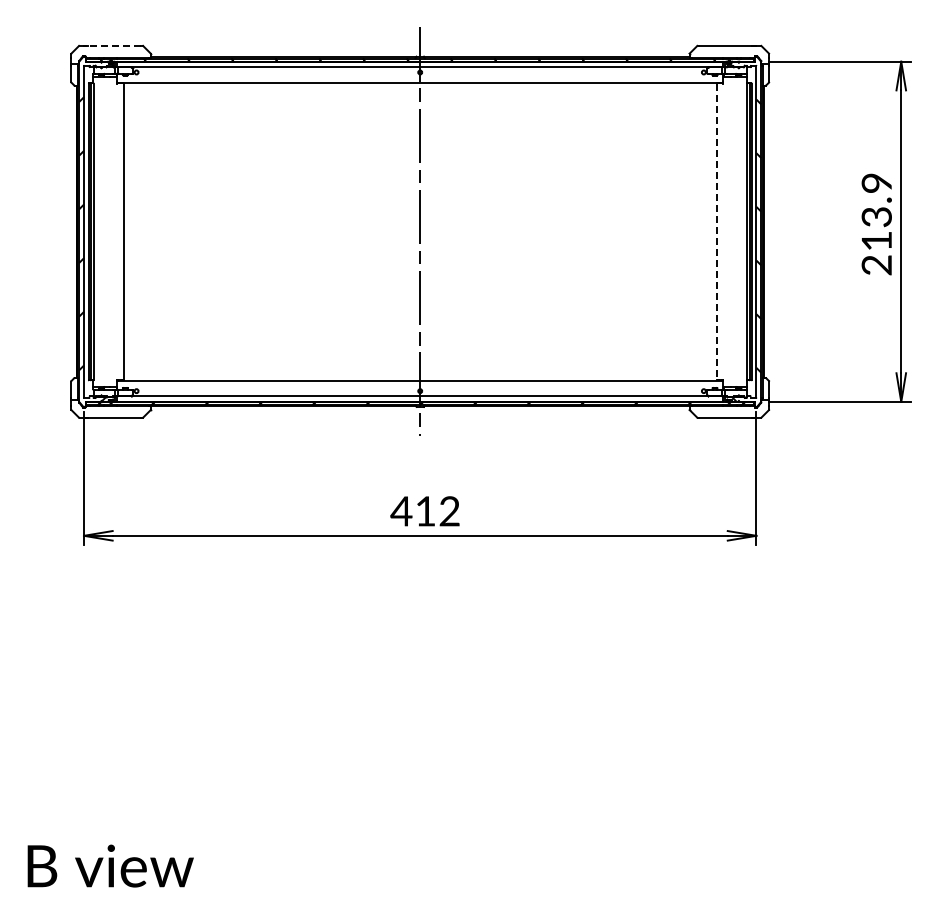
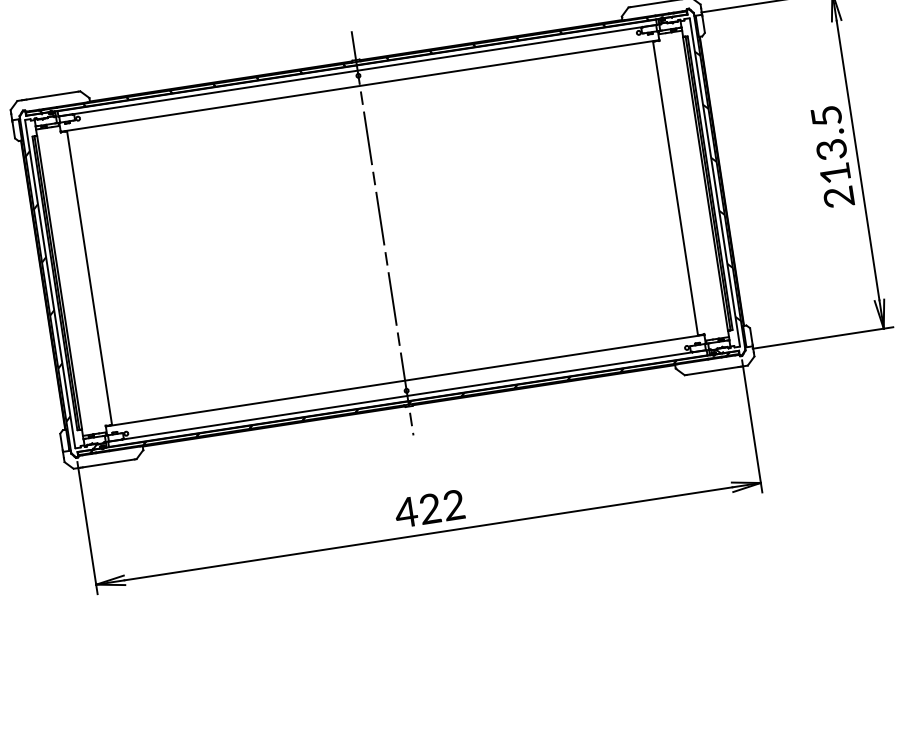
line: (114, 45) -> (52, 95), dashed -> solid
text: (876, 182) -> (826, 115), 213.9 -> 213.5
line: (716, 232) -> (675, 189), dashed -> solid
text: (425, 511) -> (430, 508), 412 -> 422

